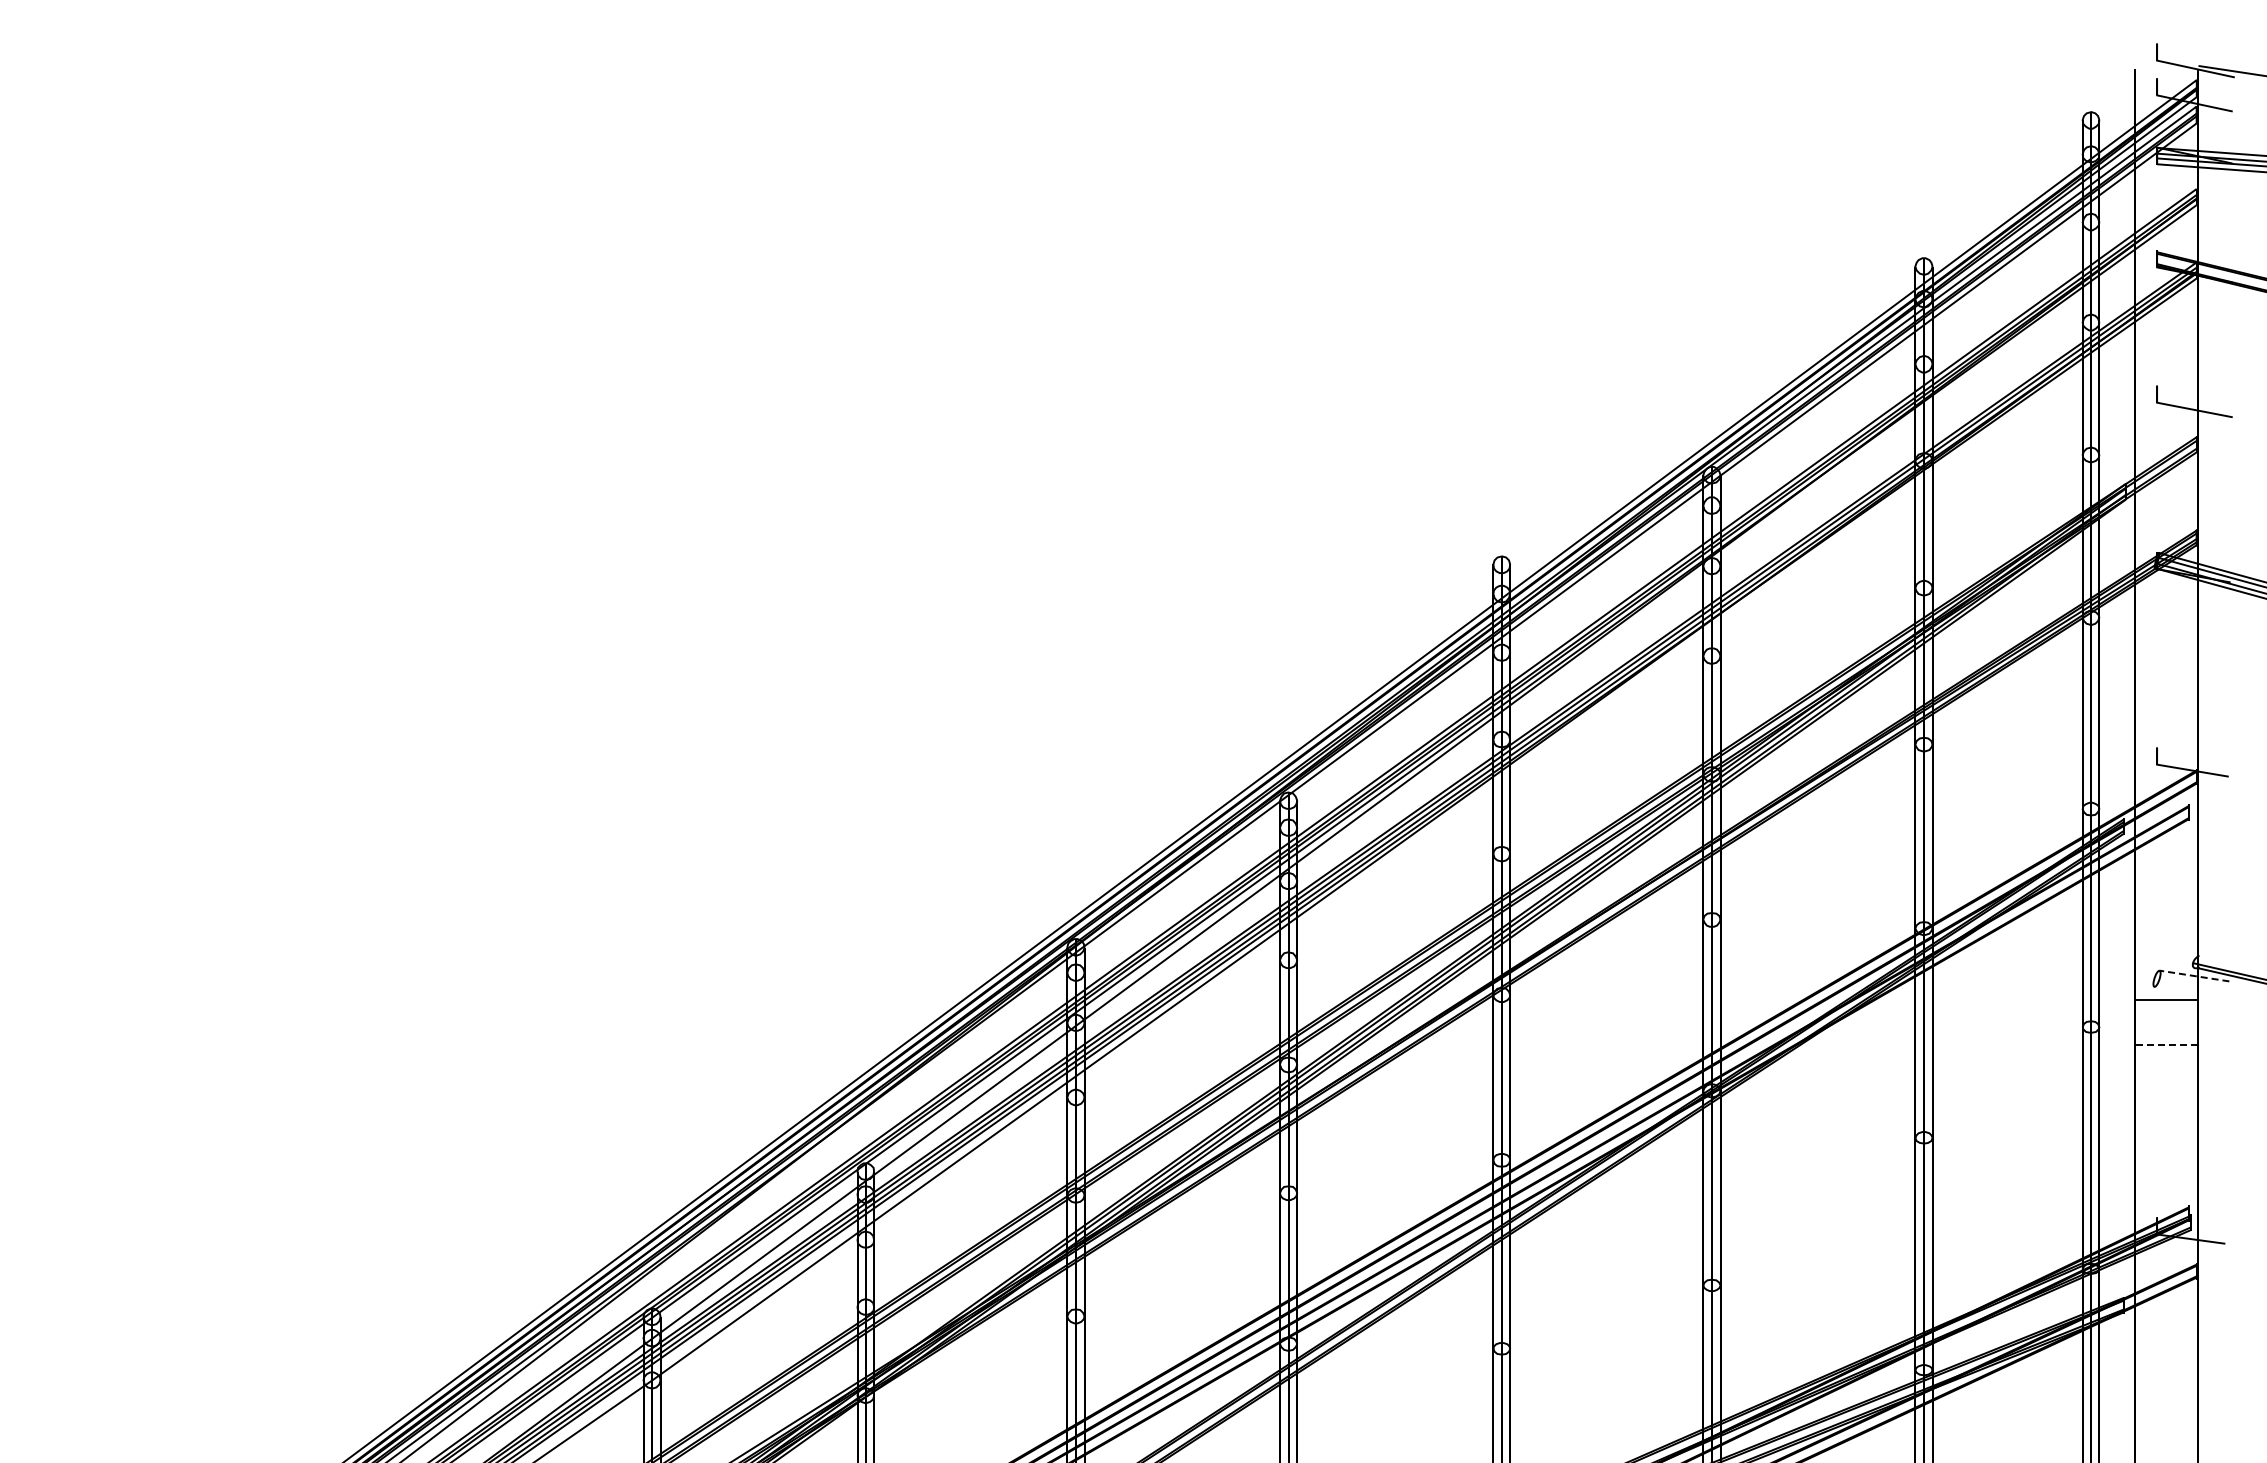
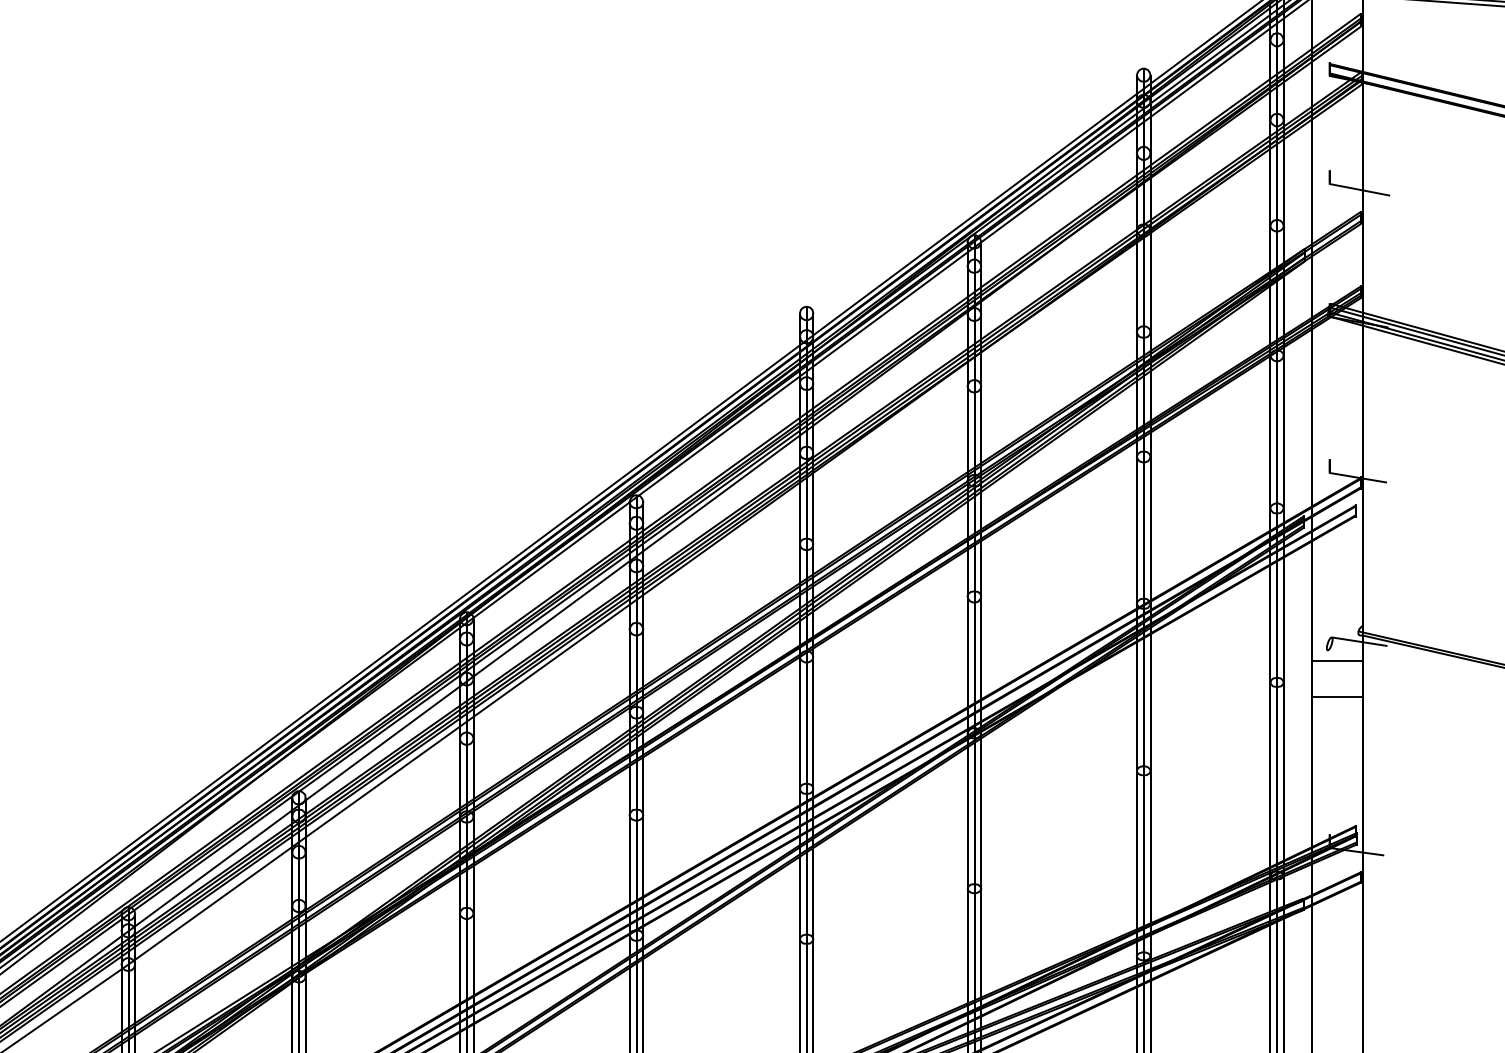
line: (2193, 975) -> (1358, 641), dashed -> solid
line: (2166, 1045) -> (1337, 697), dashed -> solid

